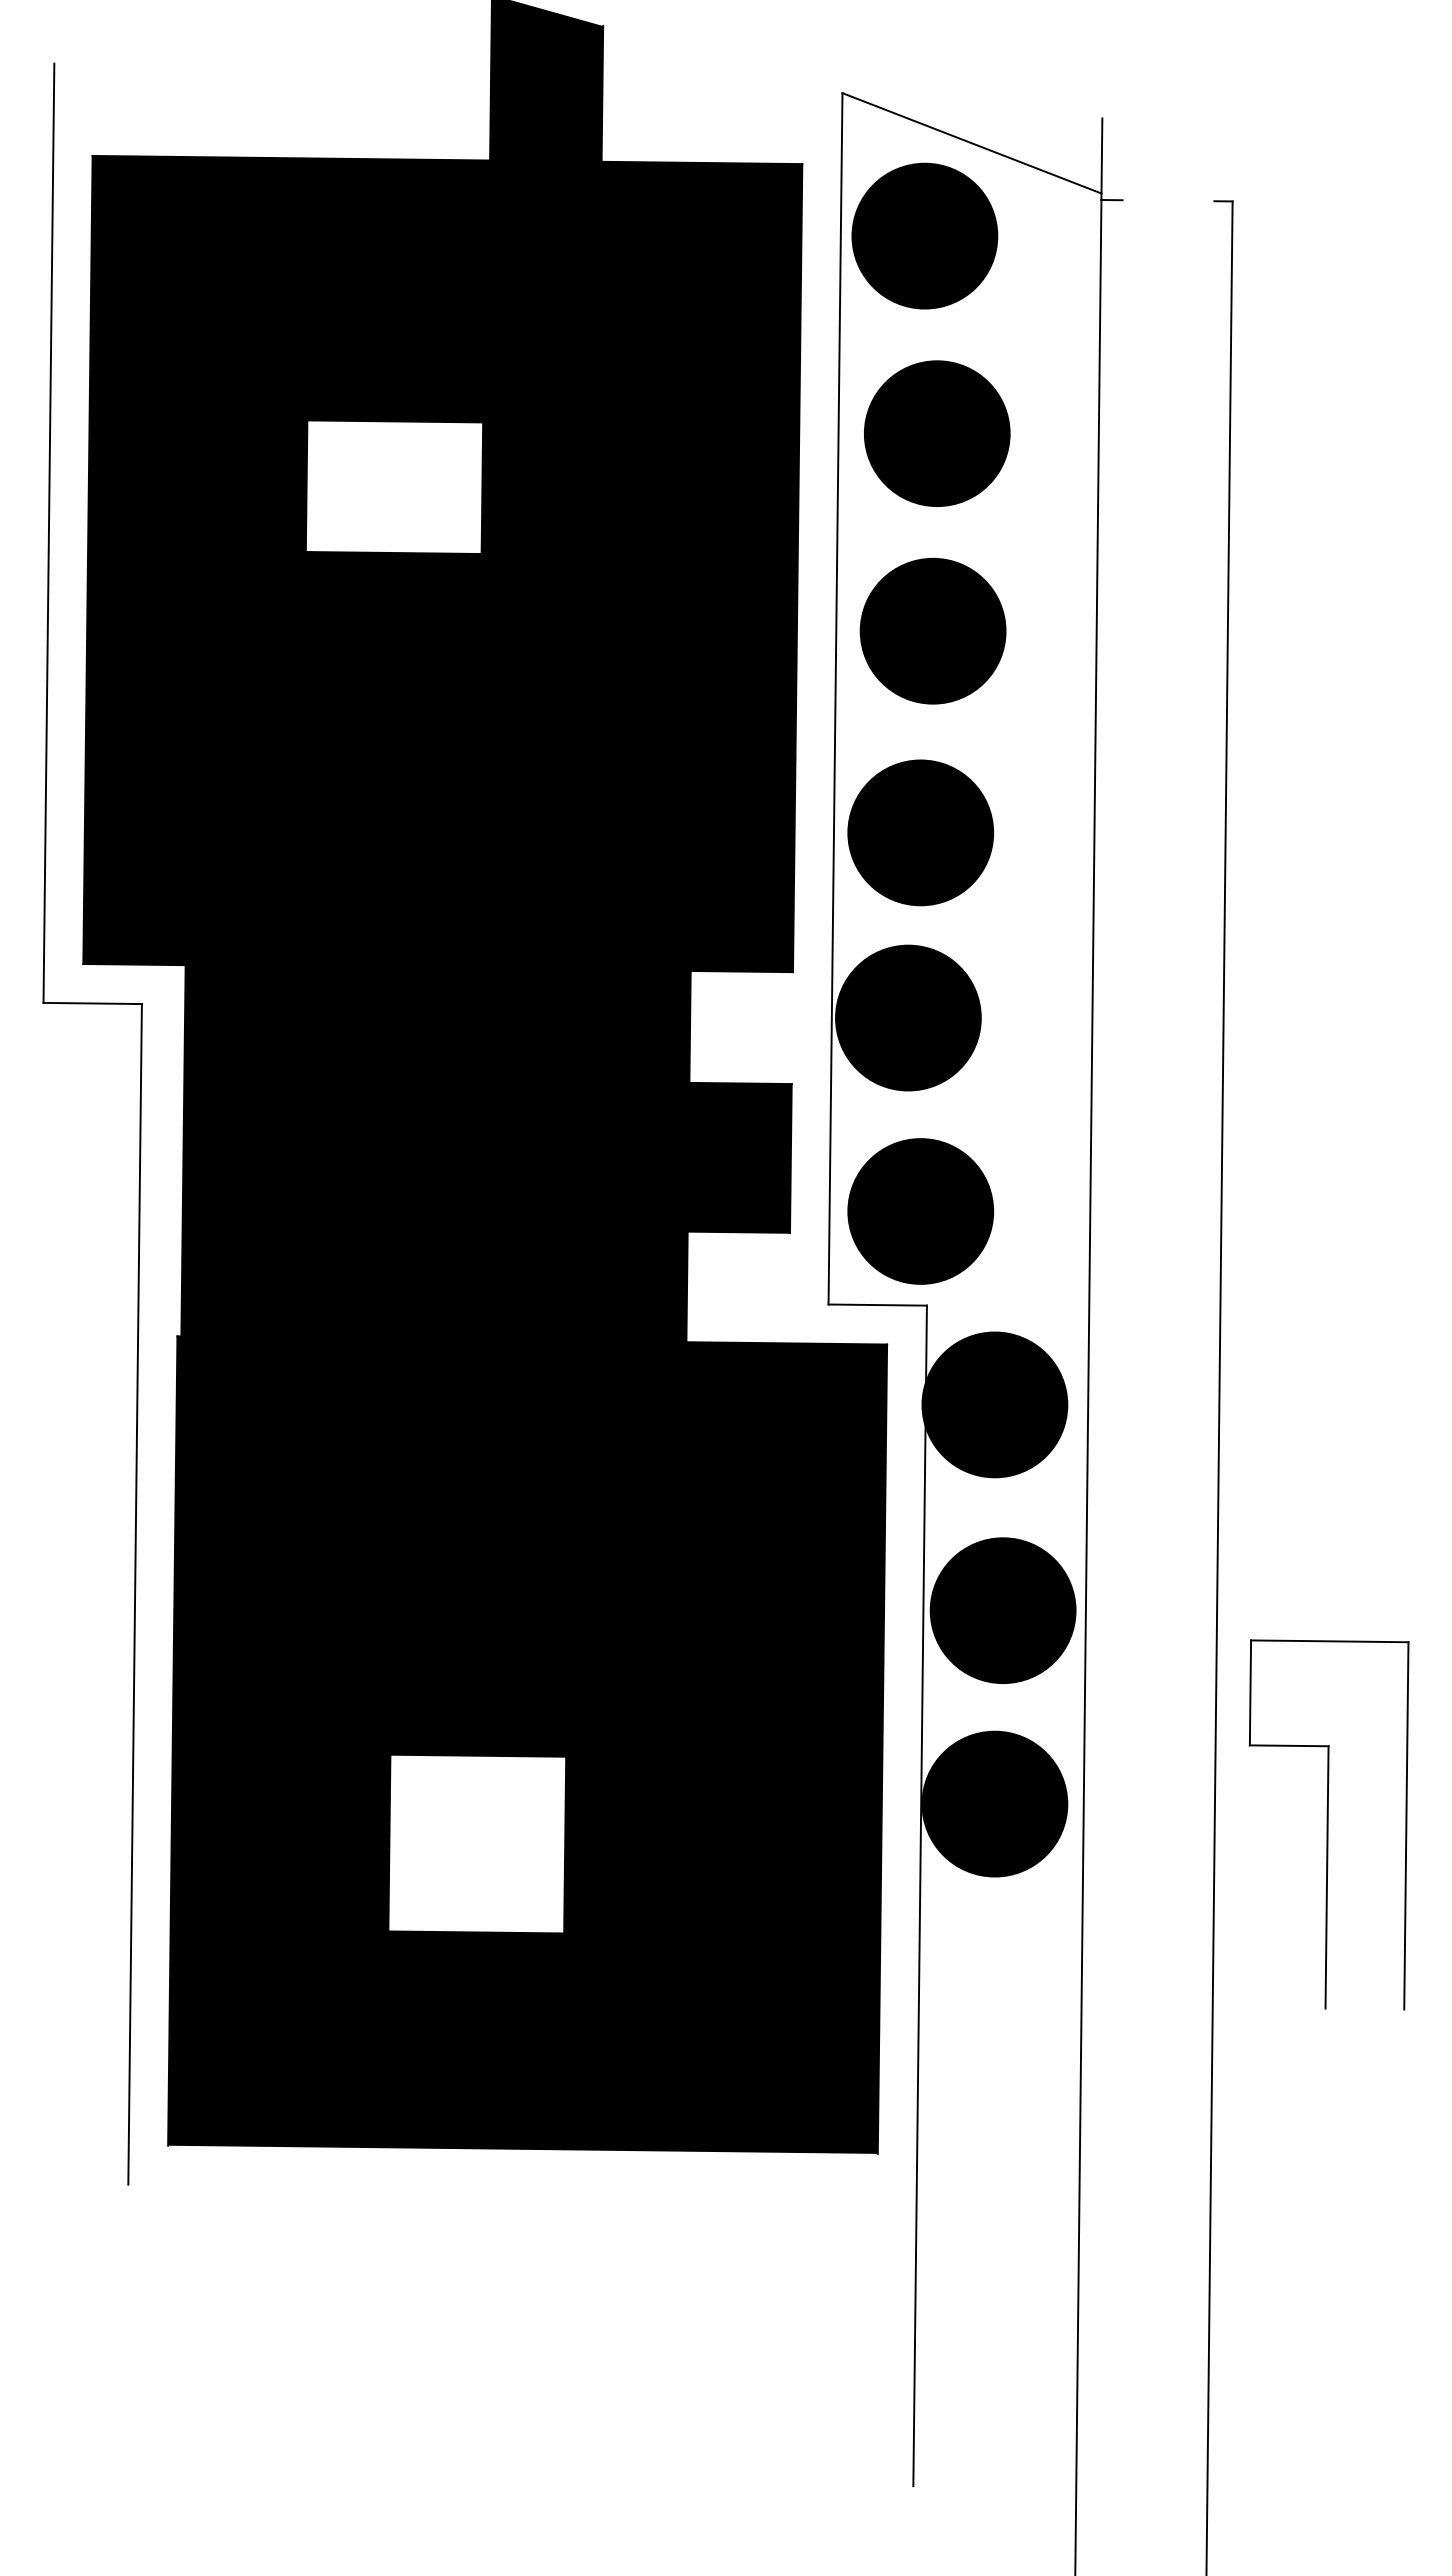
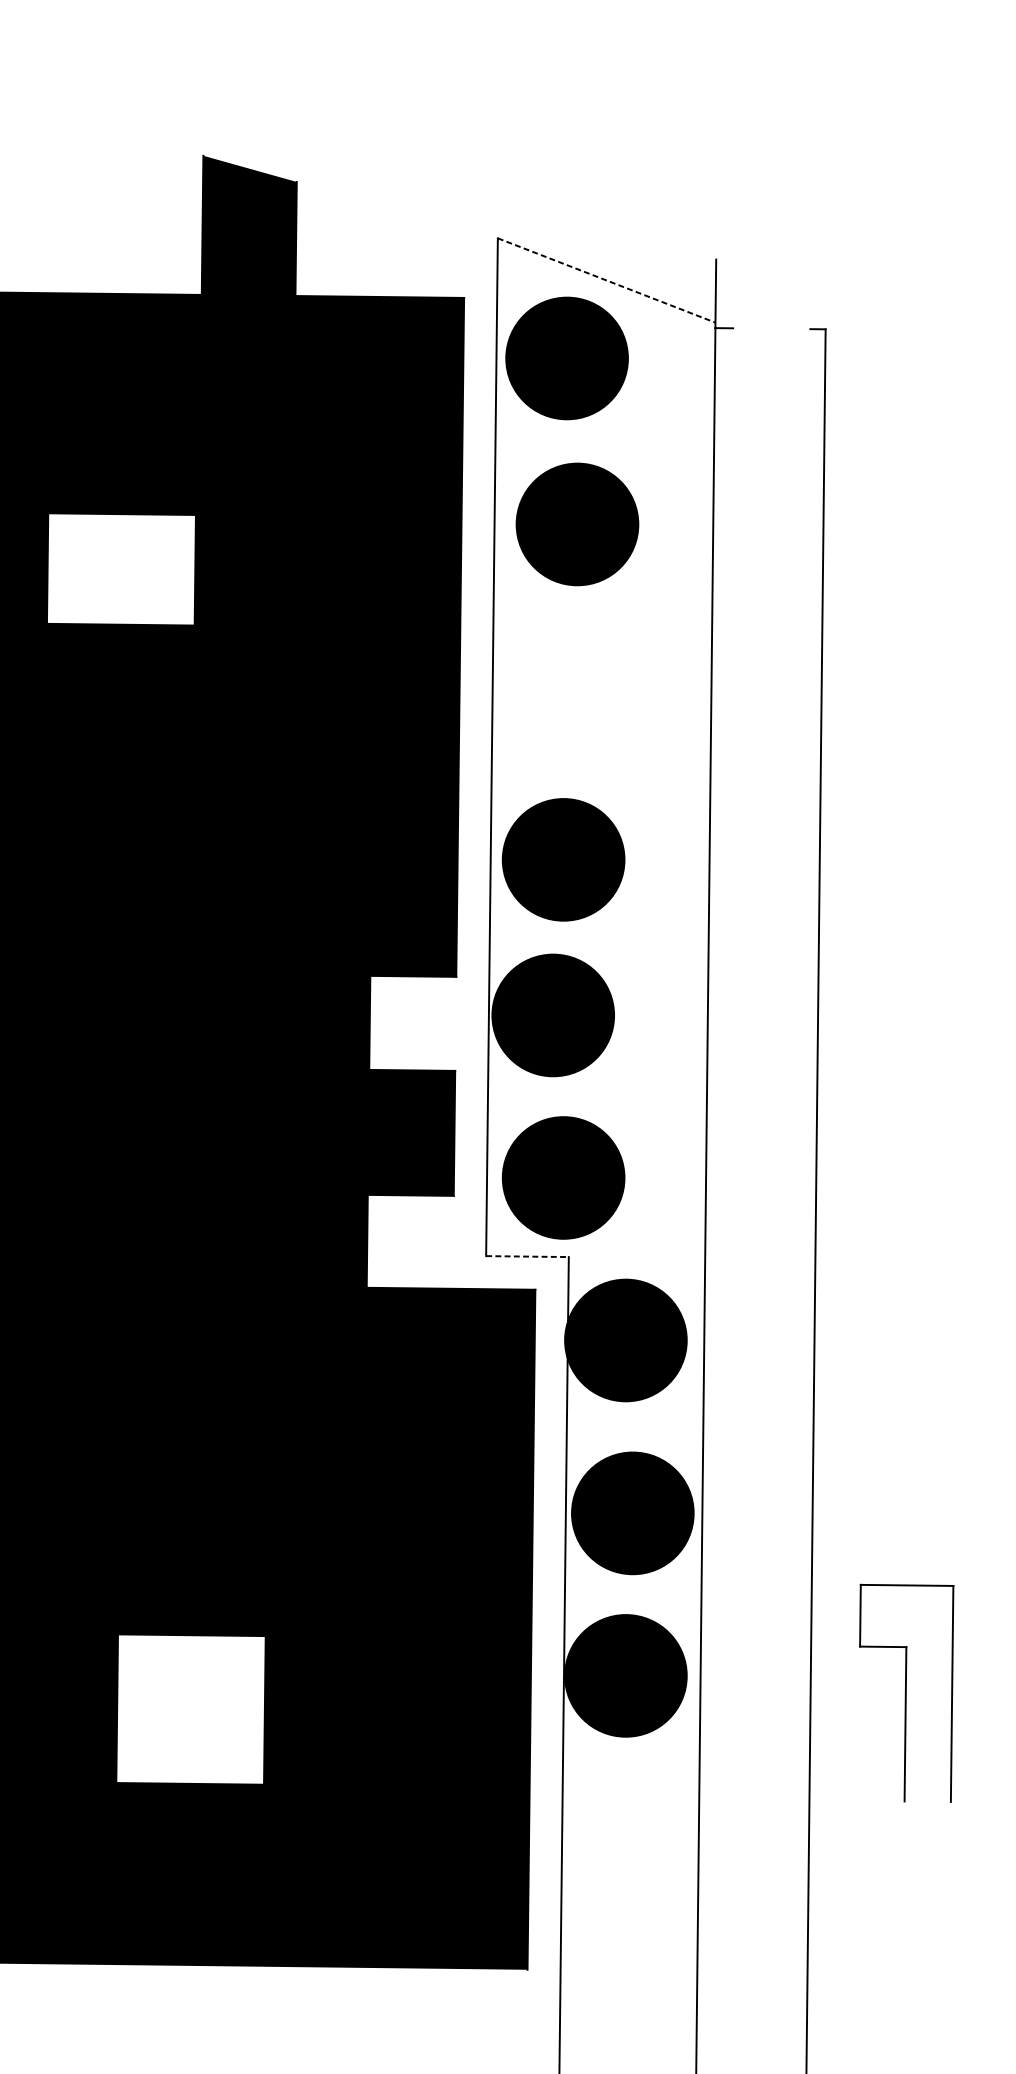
line: (971, 143) -> (606, 280), solid -> dashed
part: (932, 630) -> (573, 689), removed
line: (878, 1305) -> (528, 1256), solid -> dashed
part: (1328, 1824) -> (906, 1693), size x0.7

